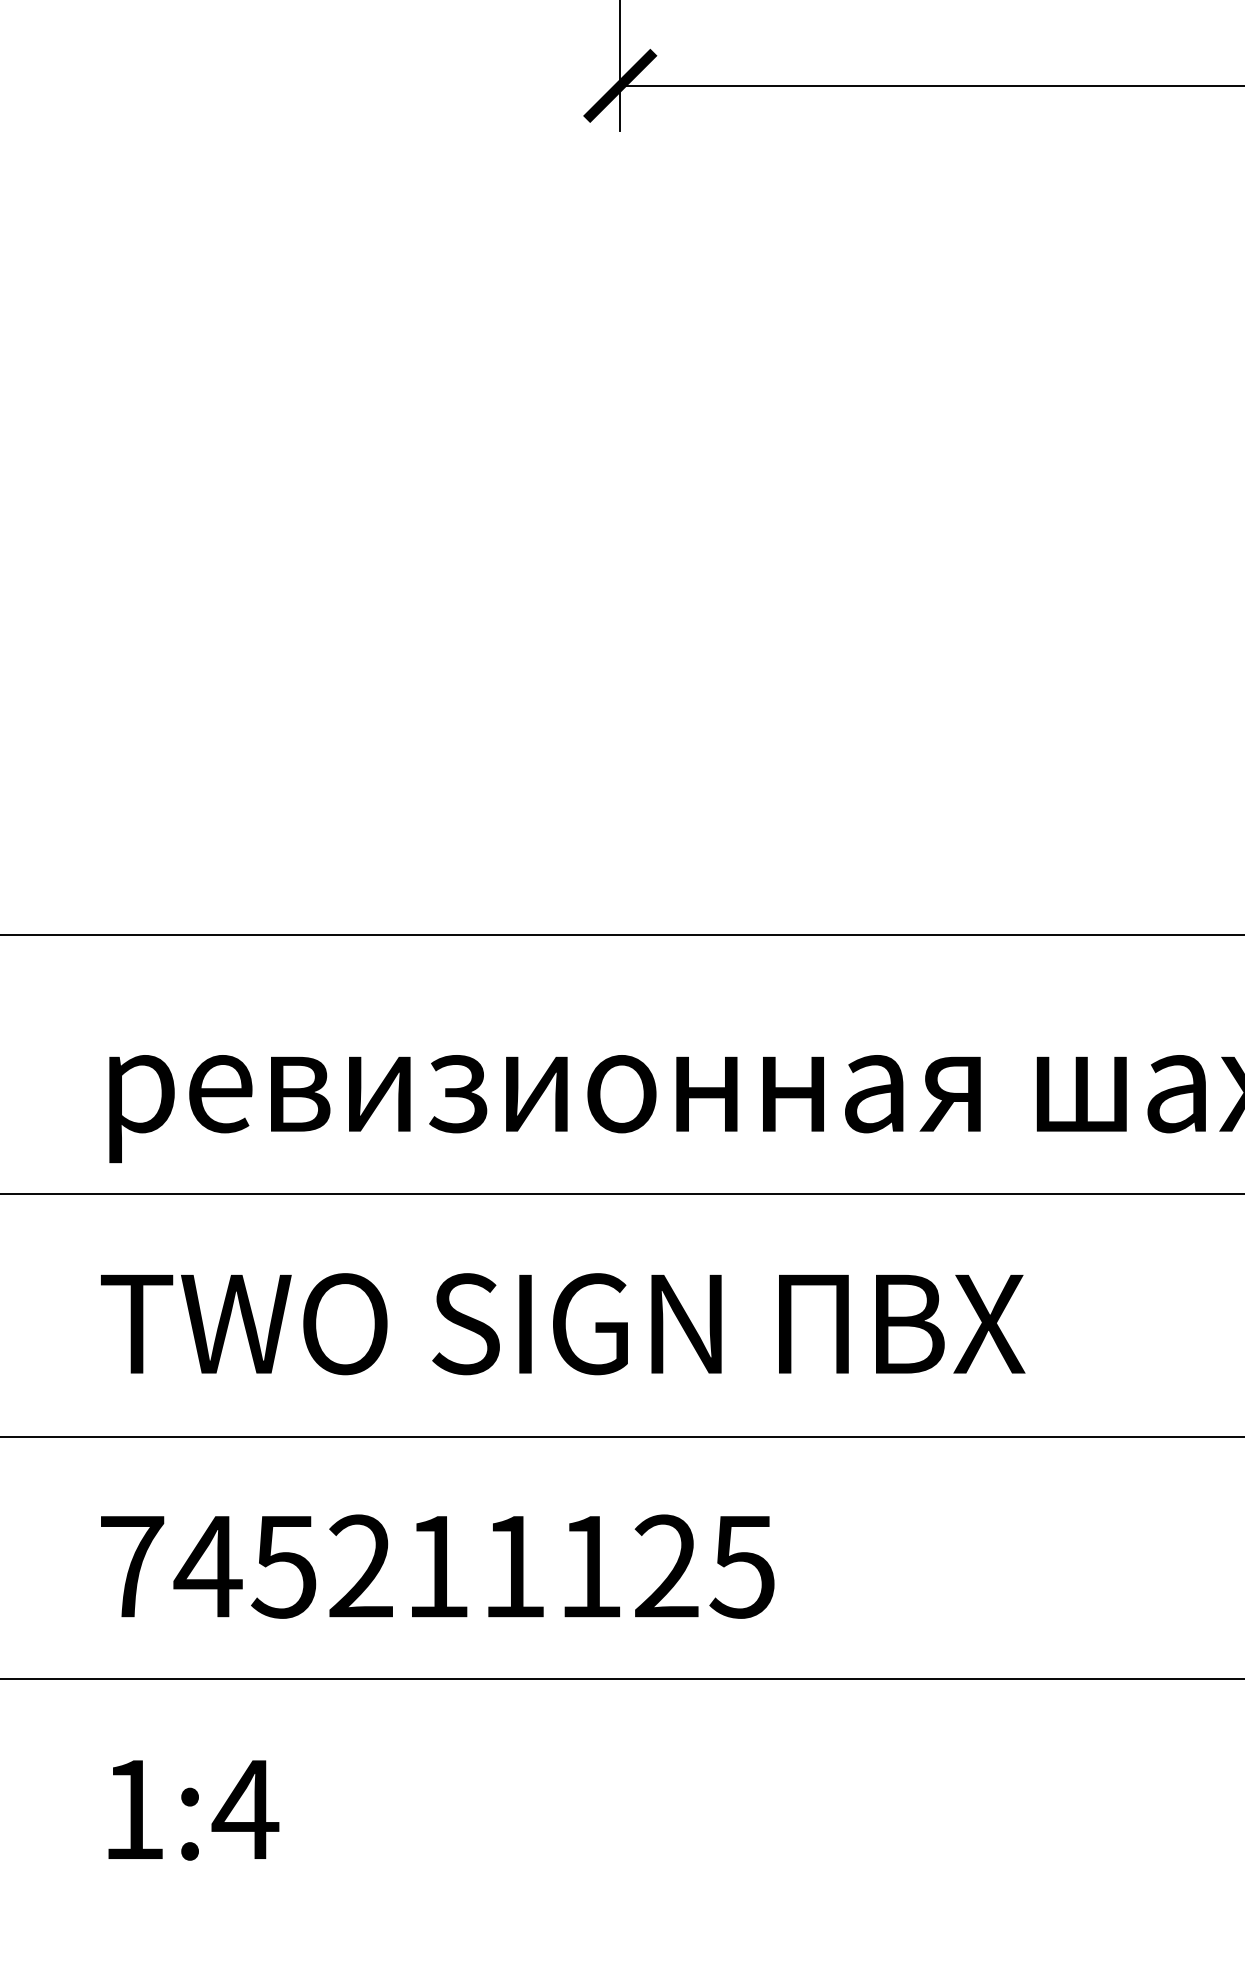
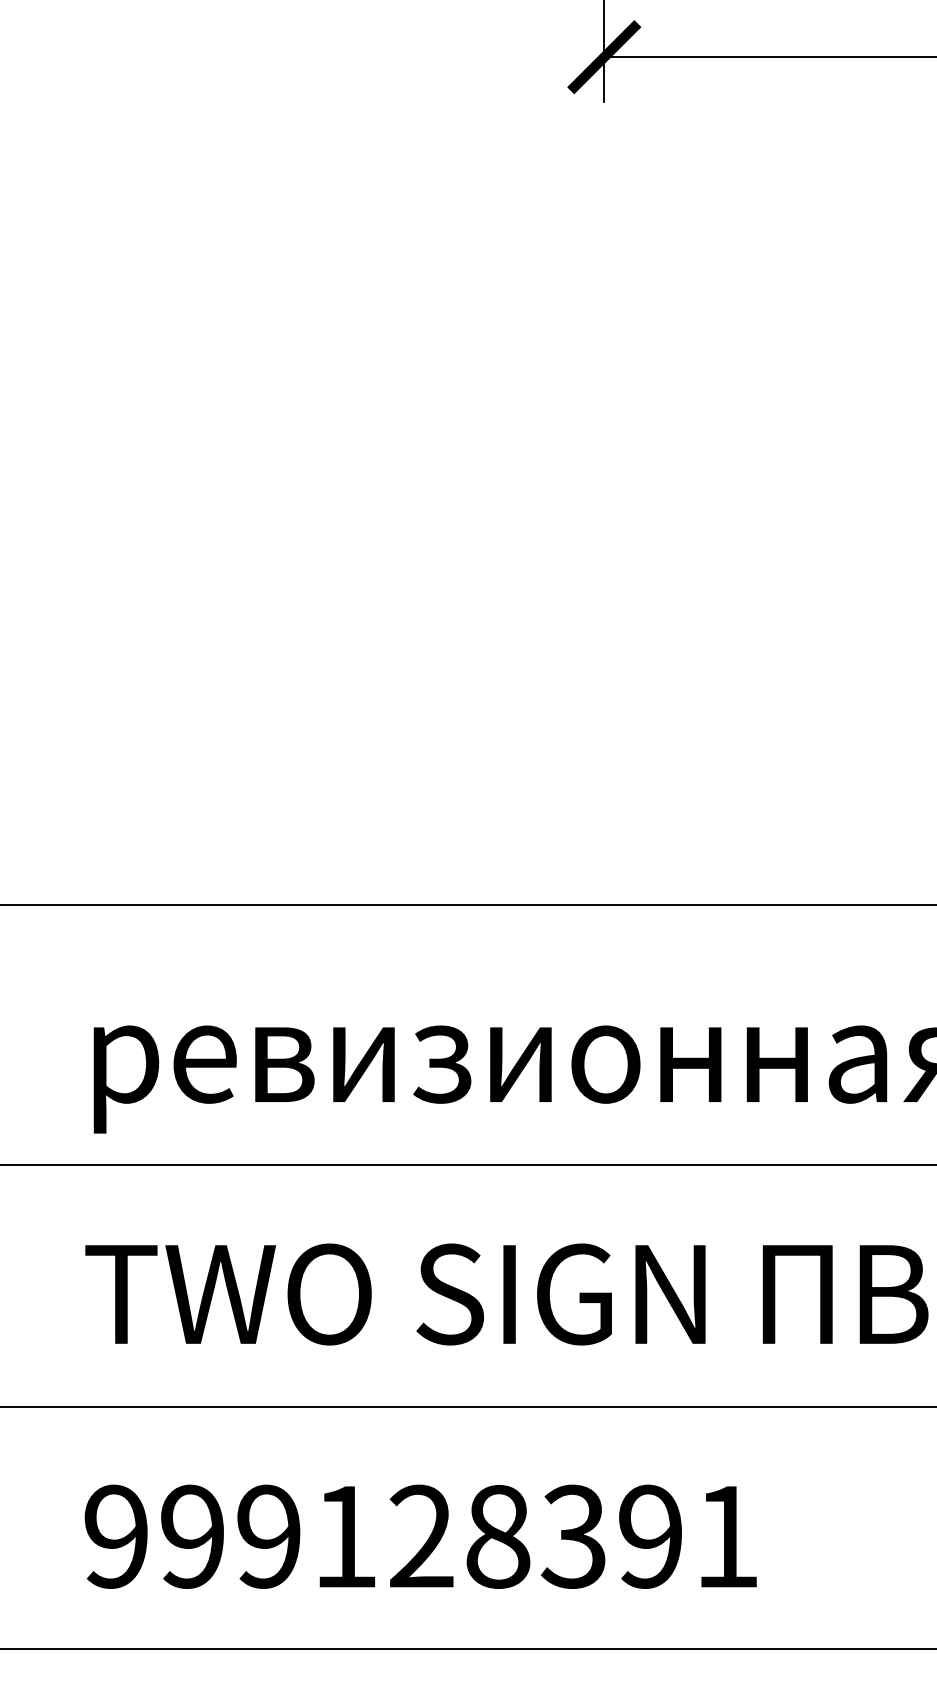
text: (437, 1566) -> (421, 1536), 745211125 -> 999128391

